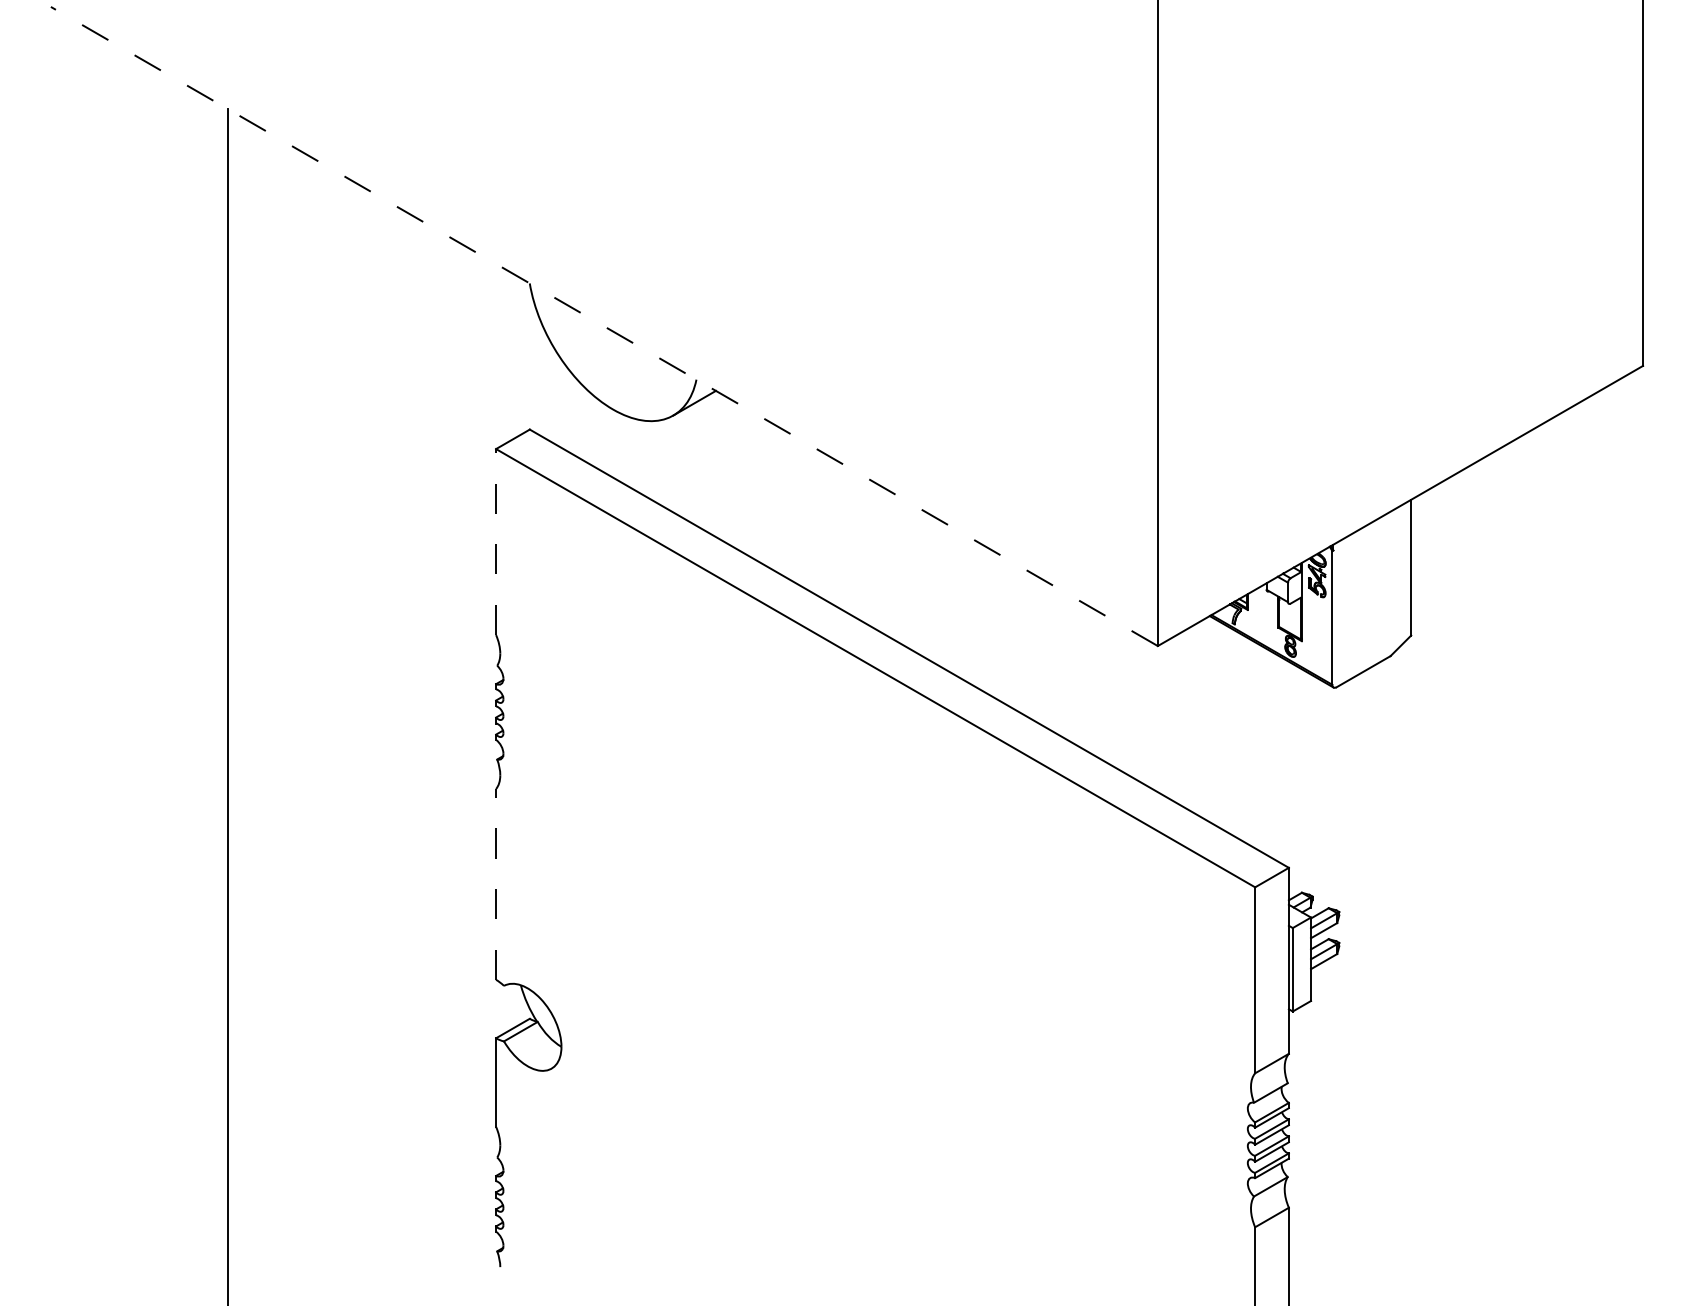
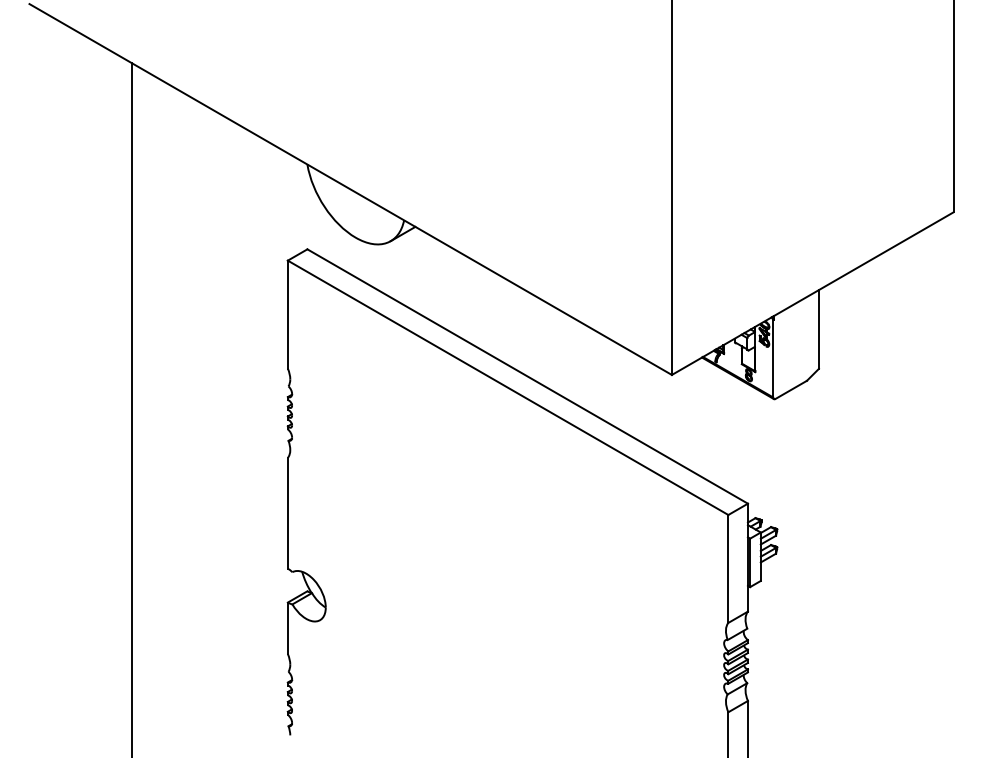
line: (604, 326) -> (350, 189), dashed -> solid
line: (495, 541) -> (287, 314), dashed -> solid
line: (495, 883) -> (287, 512), dashed -> solid

